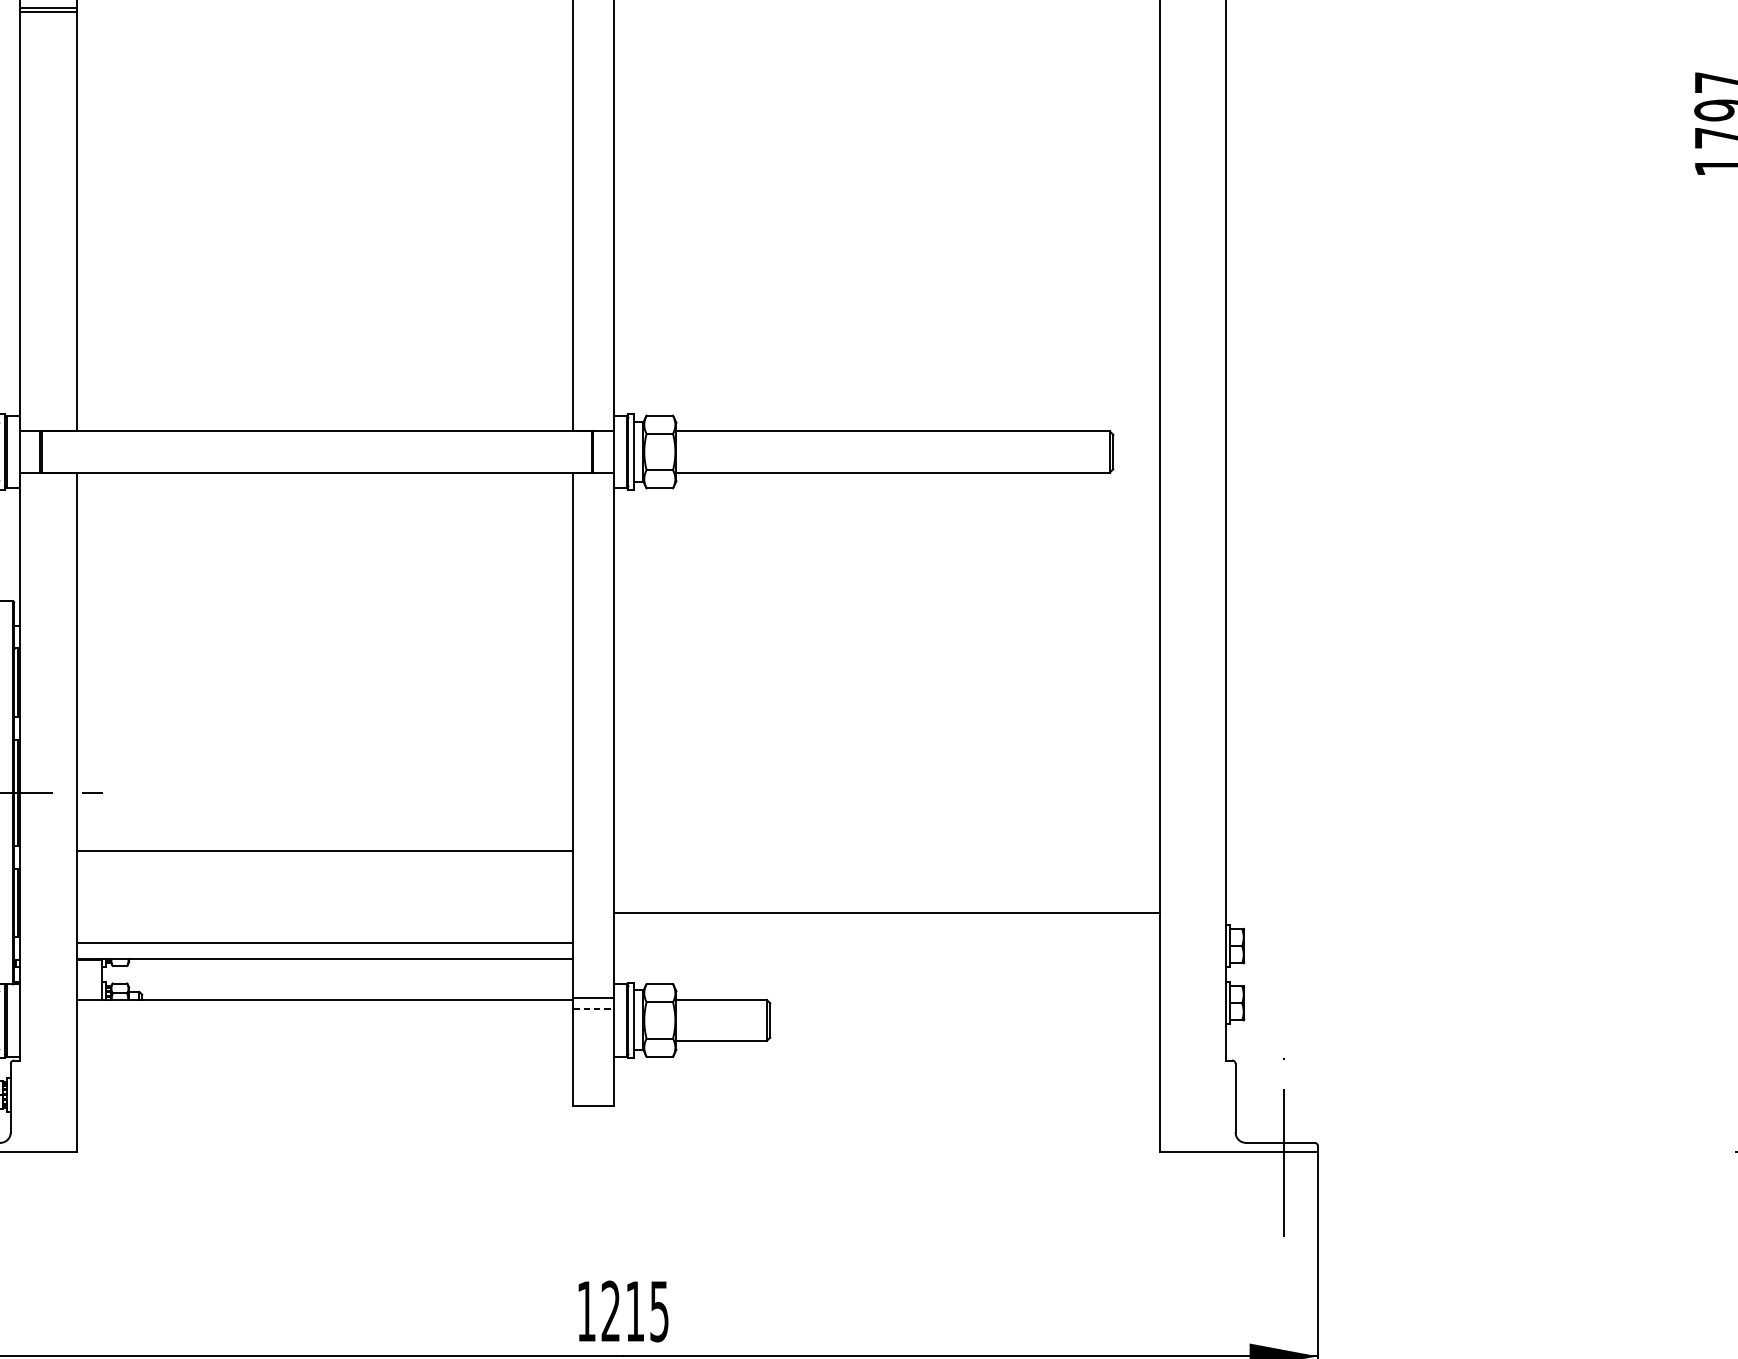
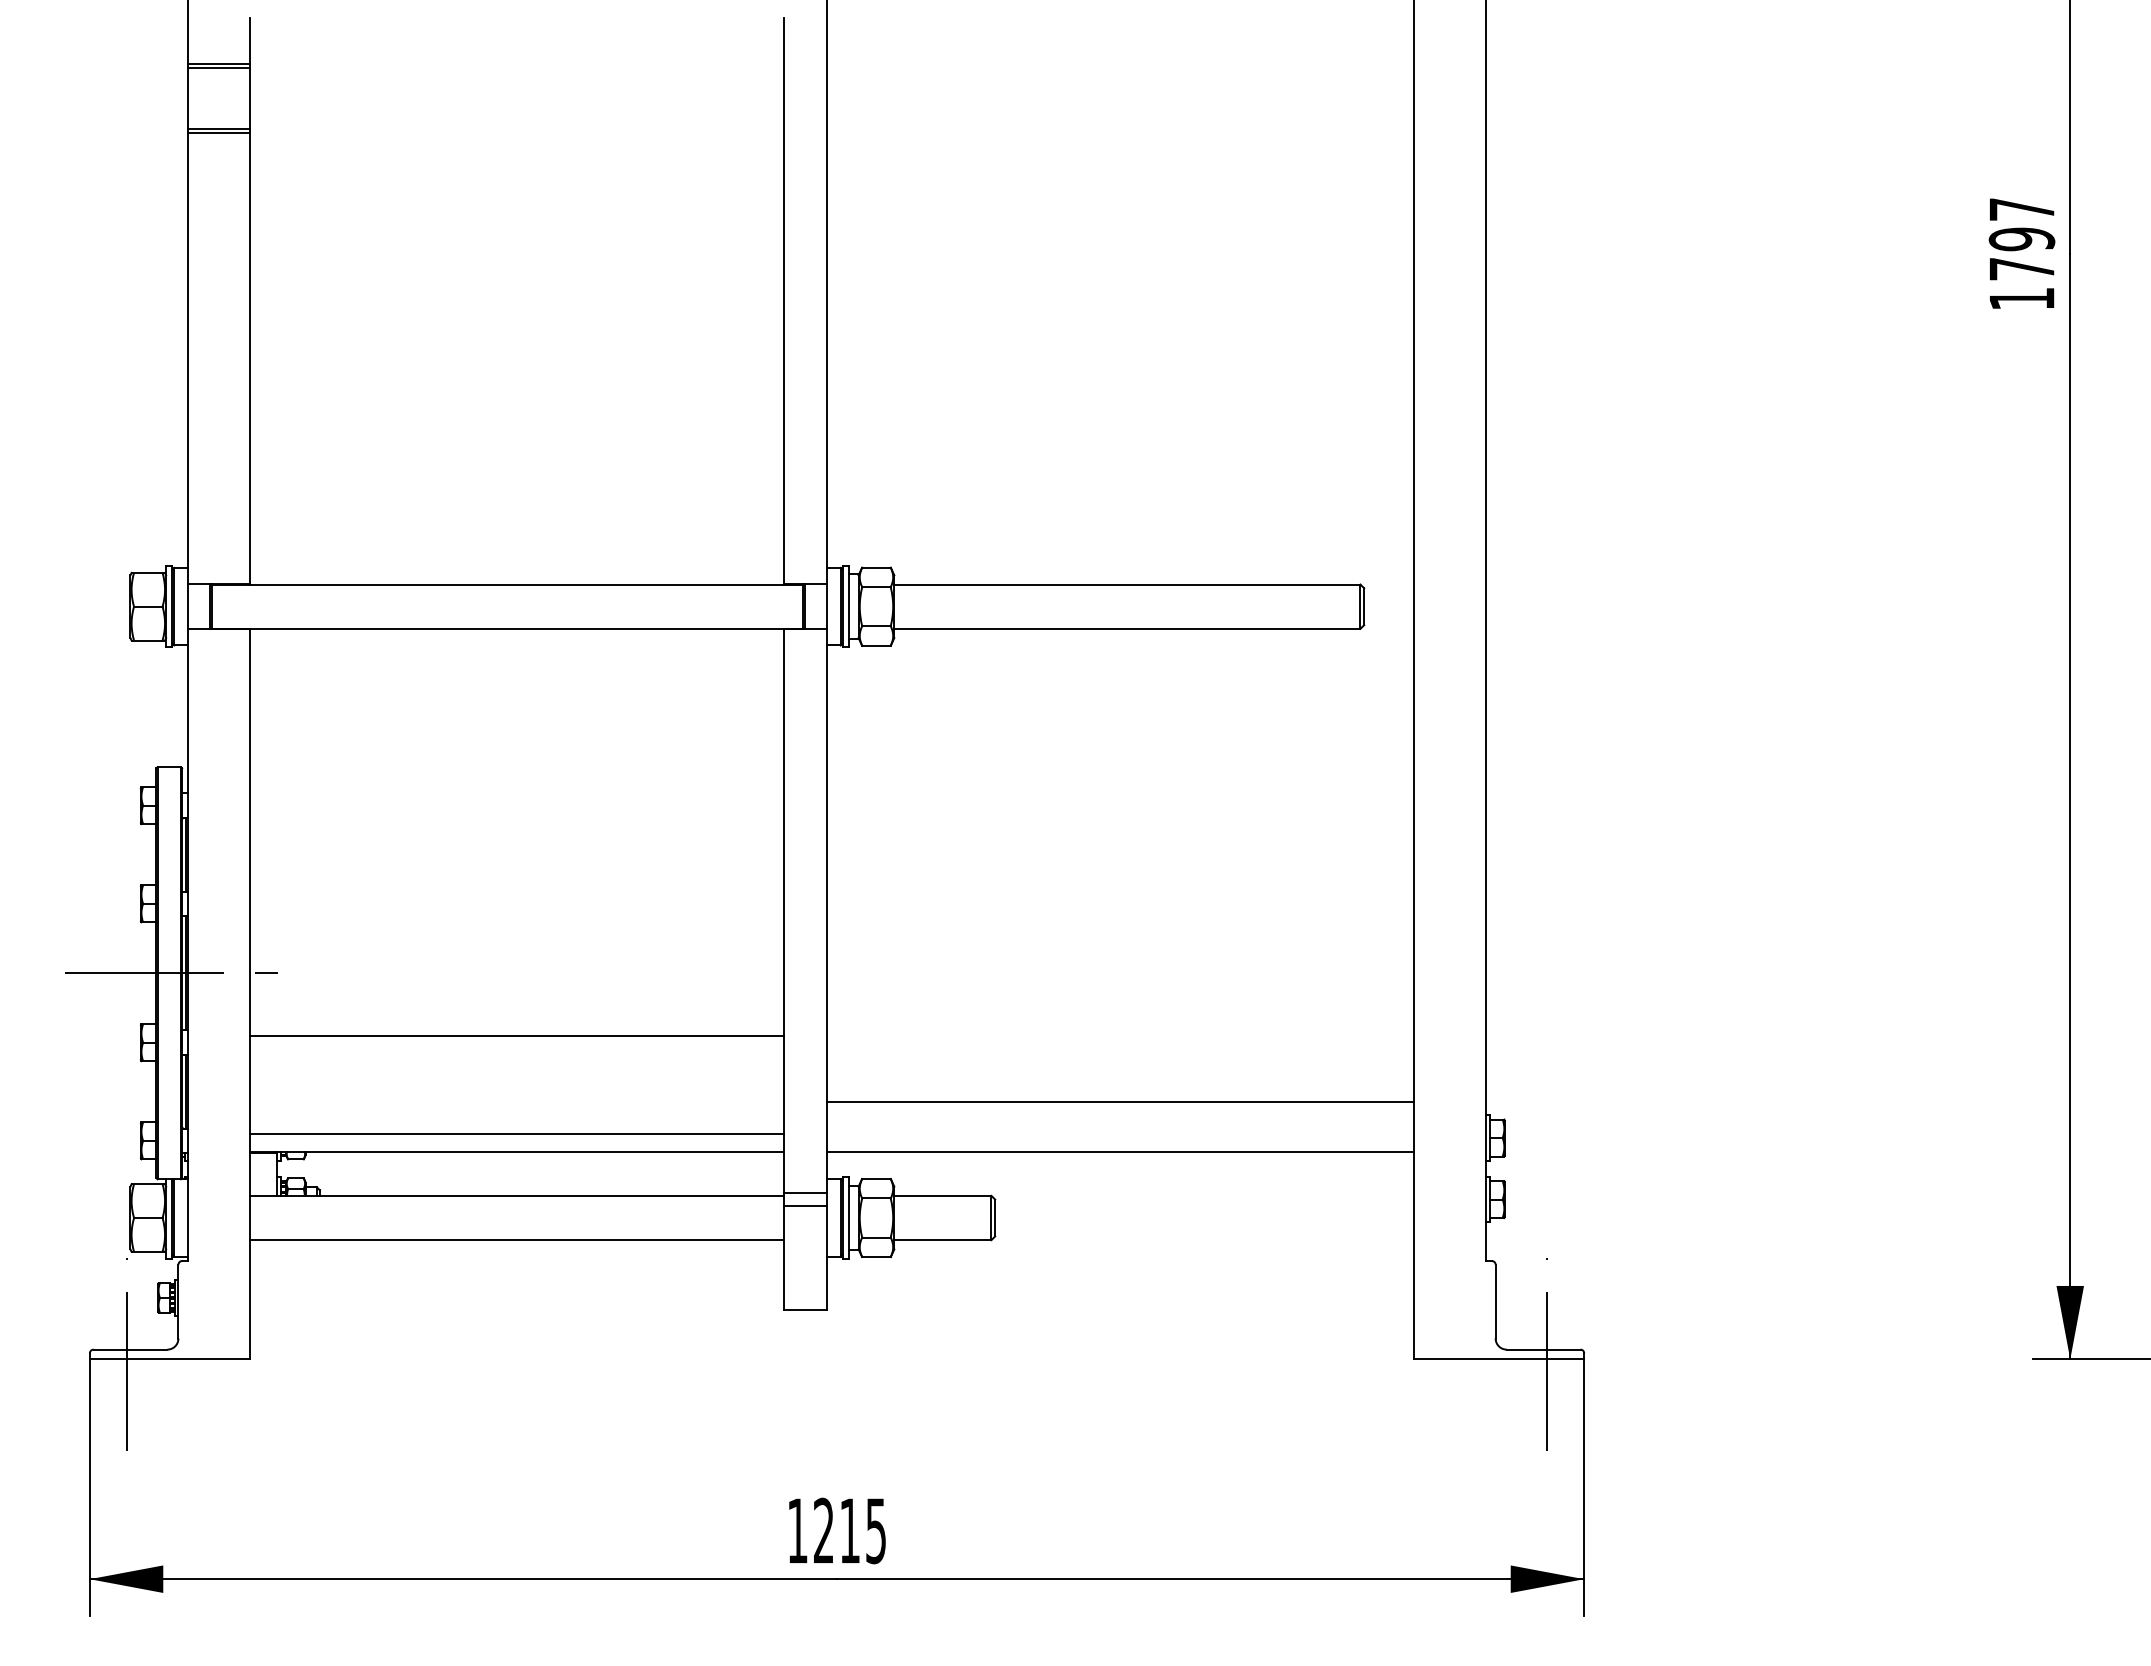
line: (886, 958) -> (1120, 1151), added
line: (593, 1008) -> (805, 1205), dashed -> solid
line: (325, 1041) -> (516, 1240), added

